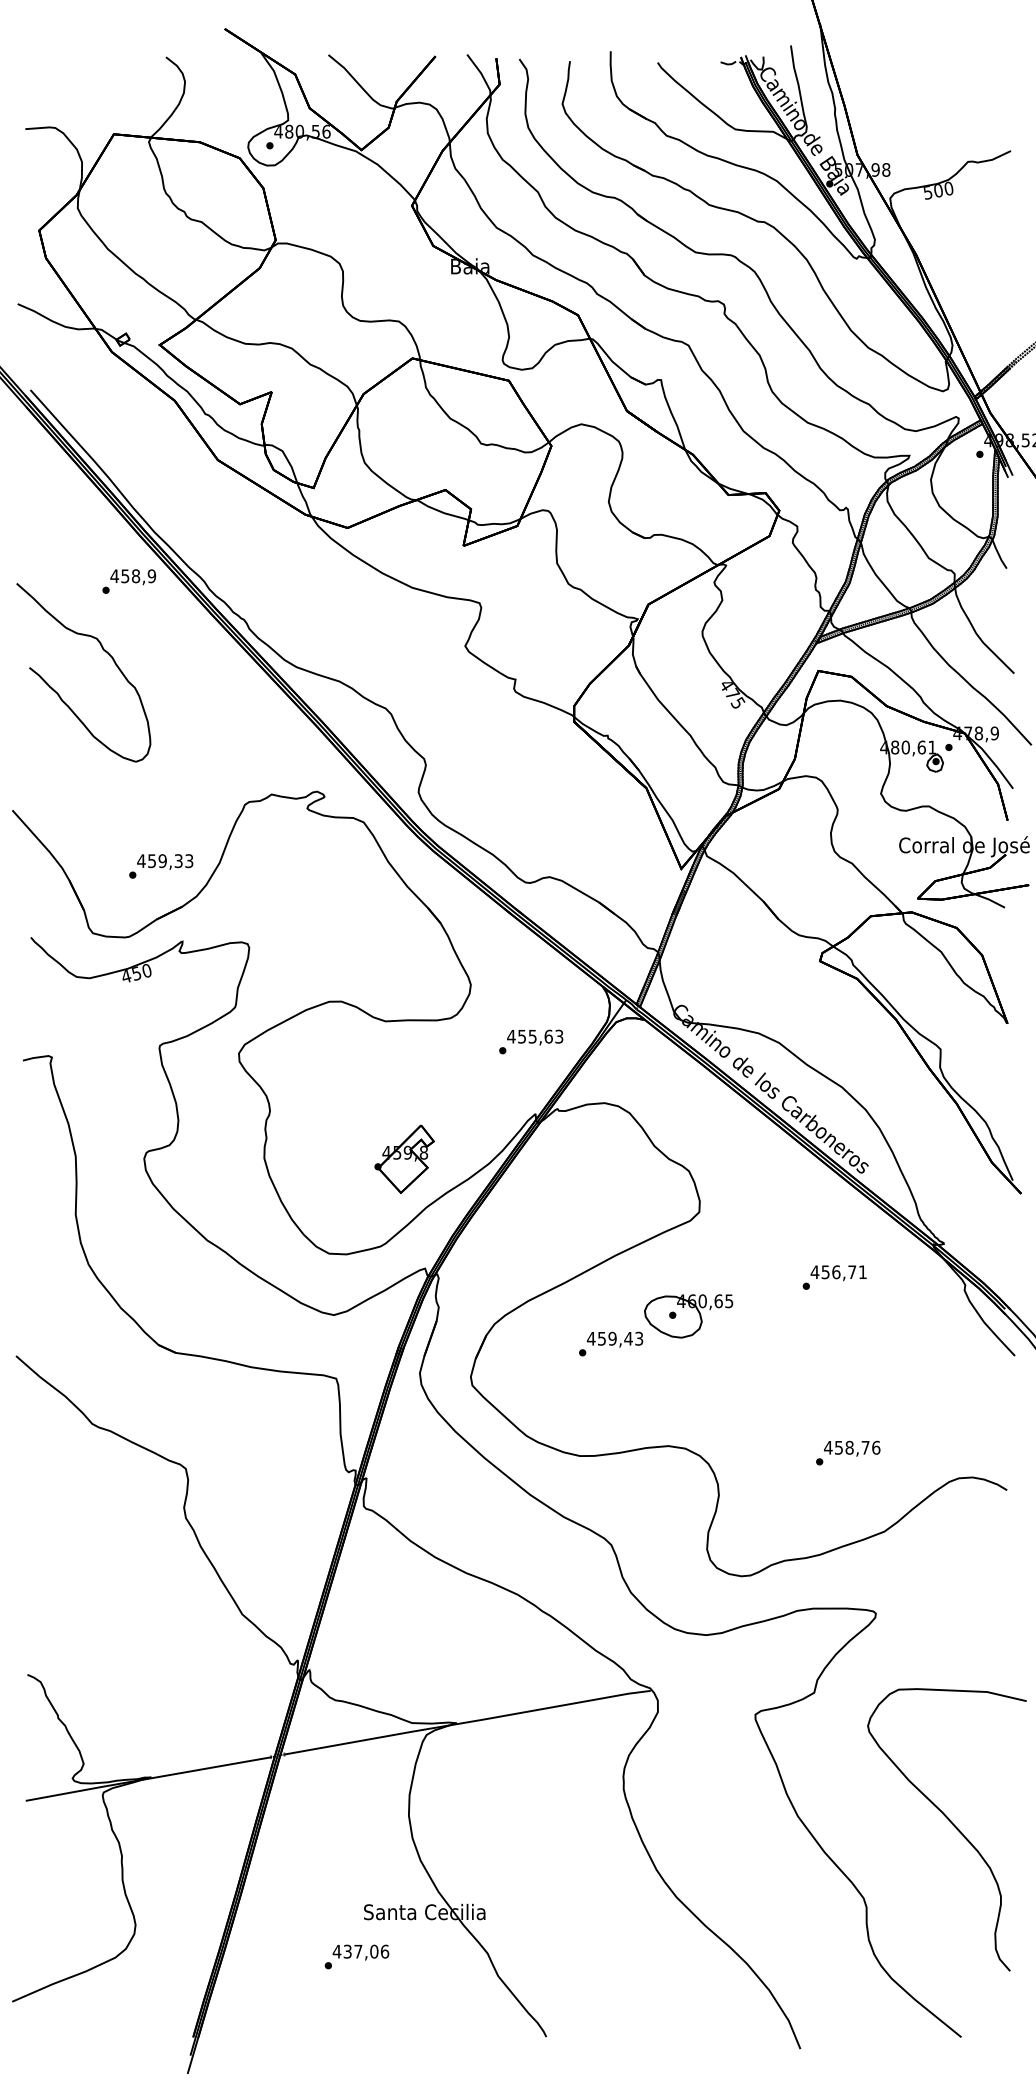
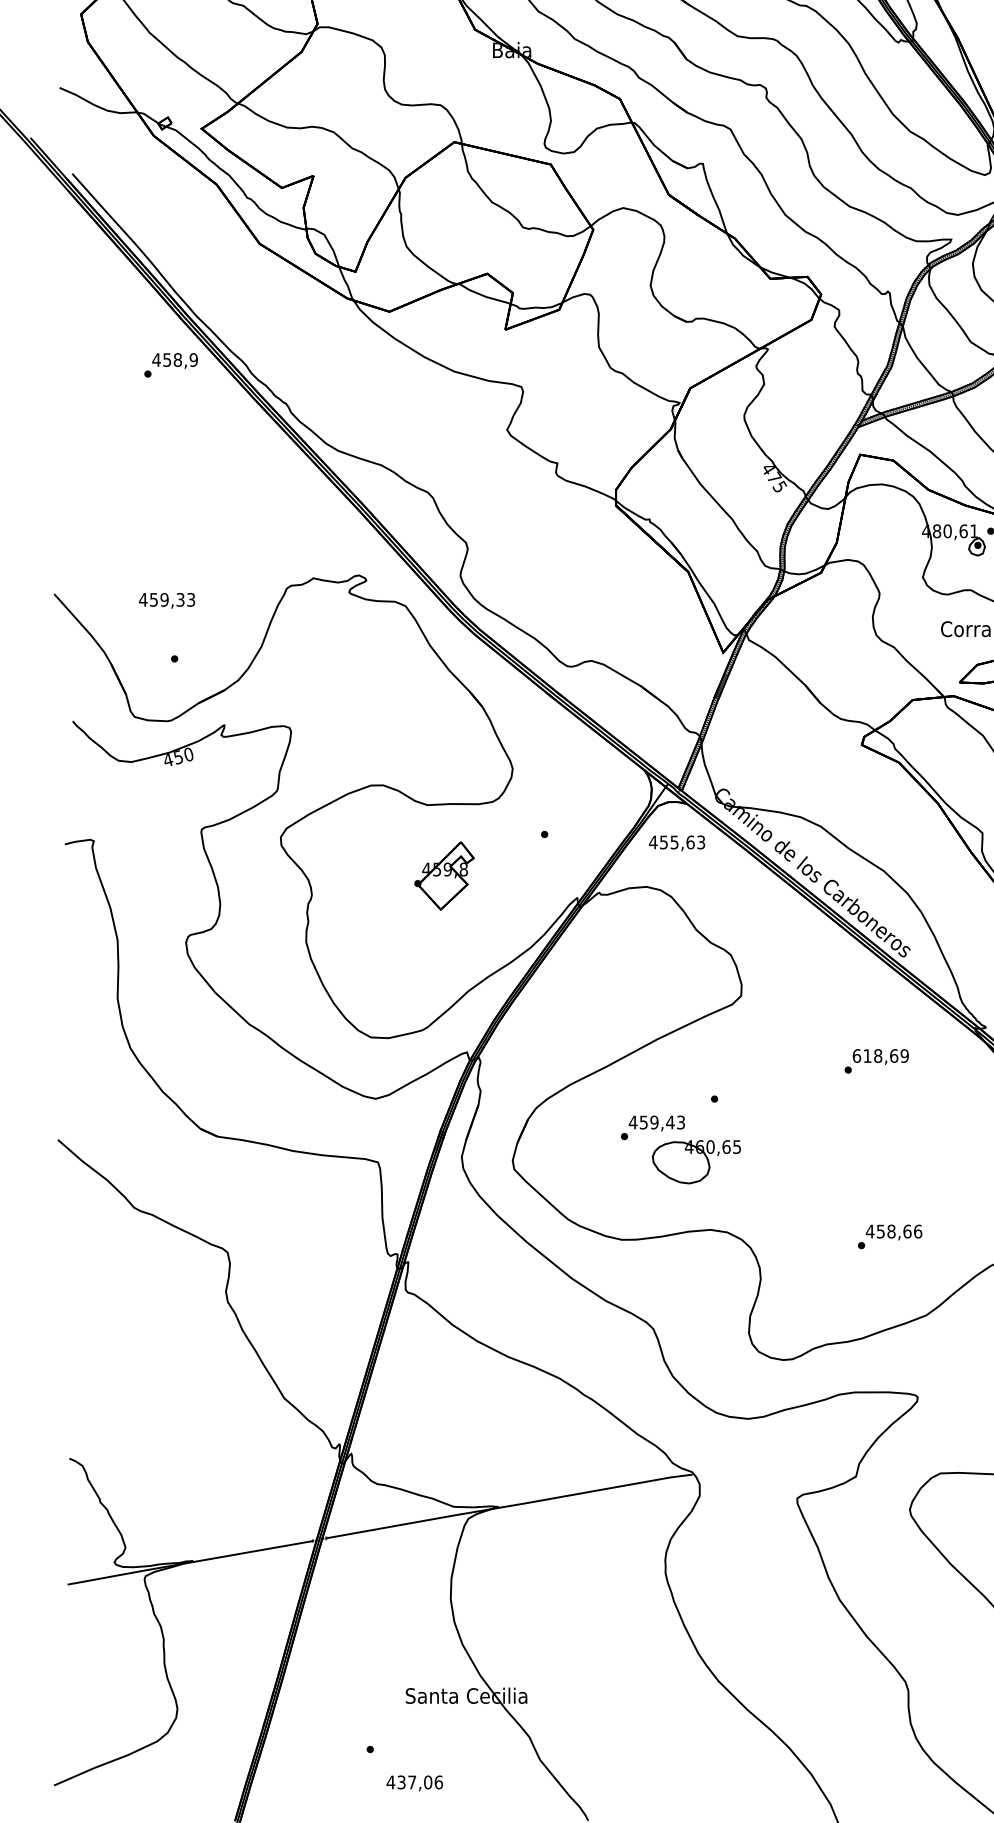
part: (104, 651) -> (146, 435), removed
text: (165, 861) -> (167, 600), moved
text: (535, 1037) -> (677, 843), moved
part: (404, 1158) -> (444, 875), moved
text: (838, 1272) -> (880, 1056), 456,71 -> 618,69
part: (688, 1316) -> (696, 1162), moved
text: (865, 1447) -> (907, 1231), 458,76 -> 458,66
text: (360, 1952) -> (414, 1783), moved

